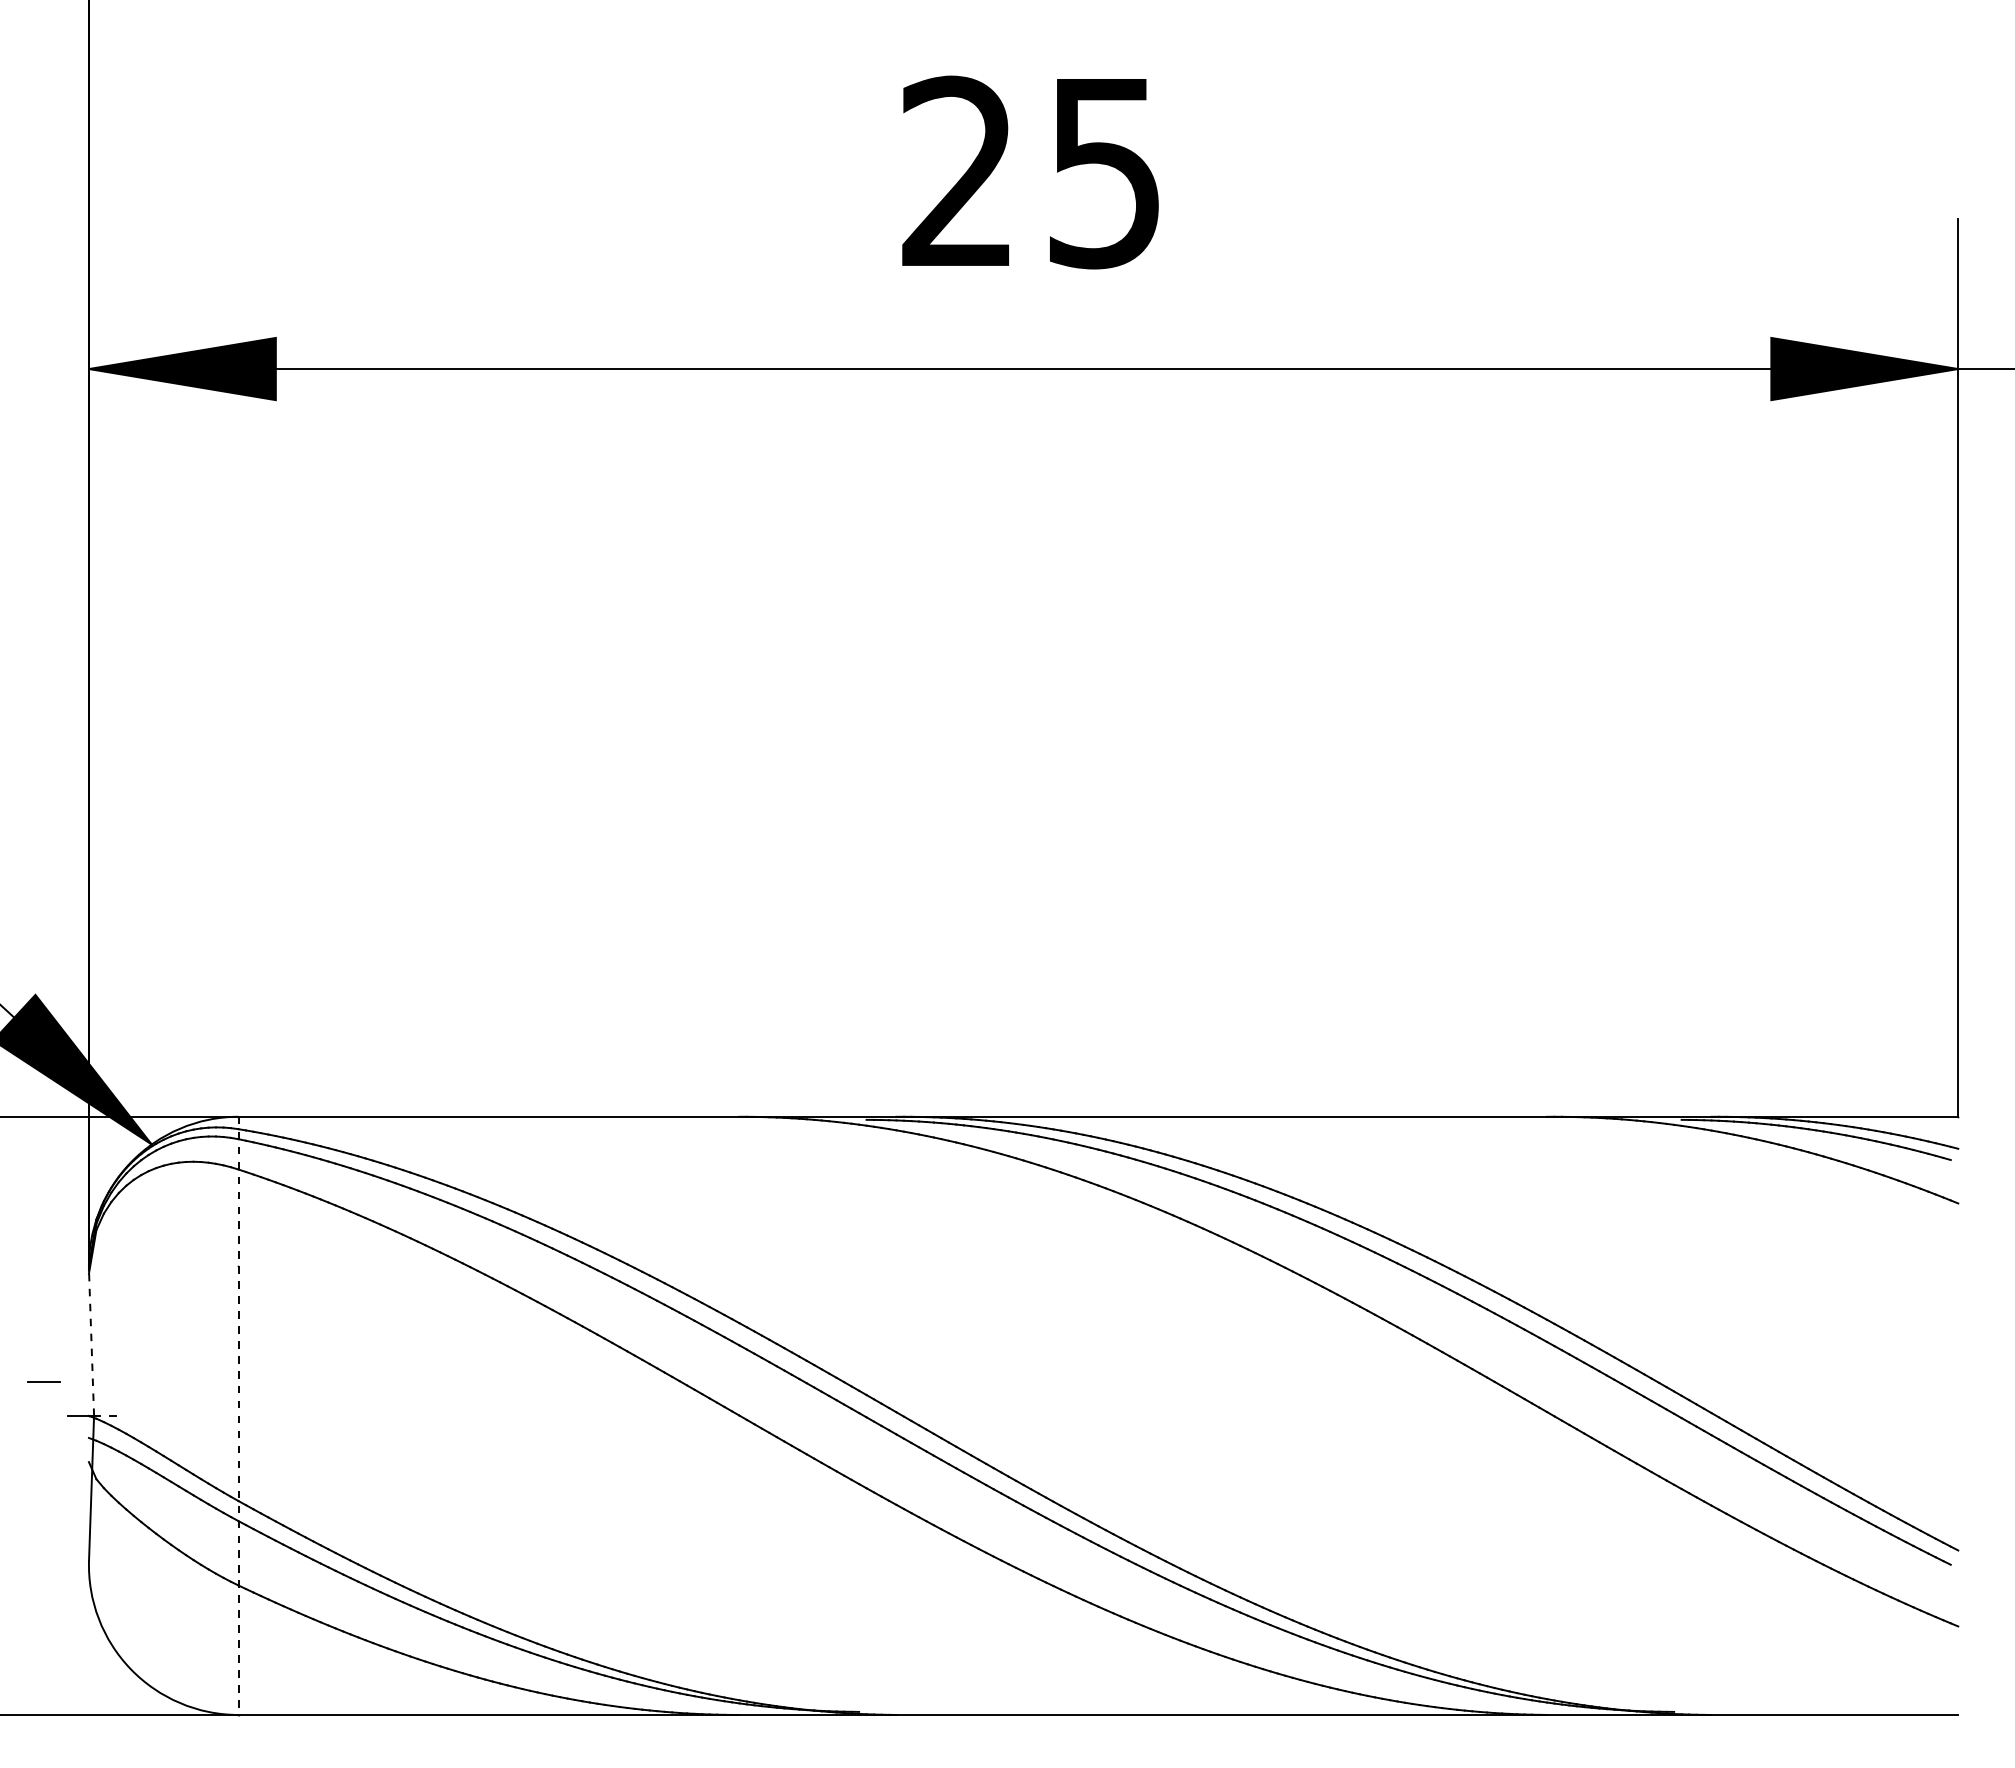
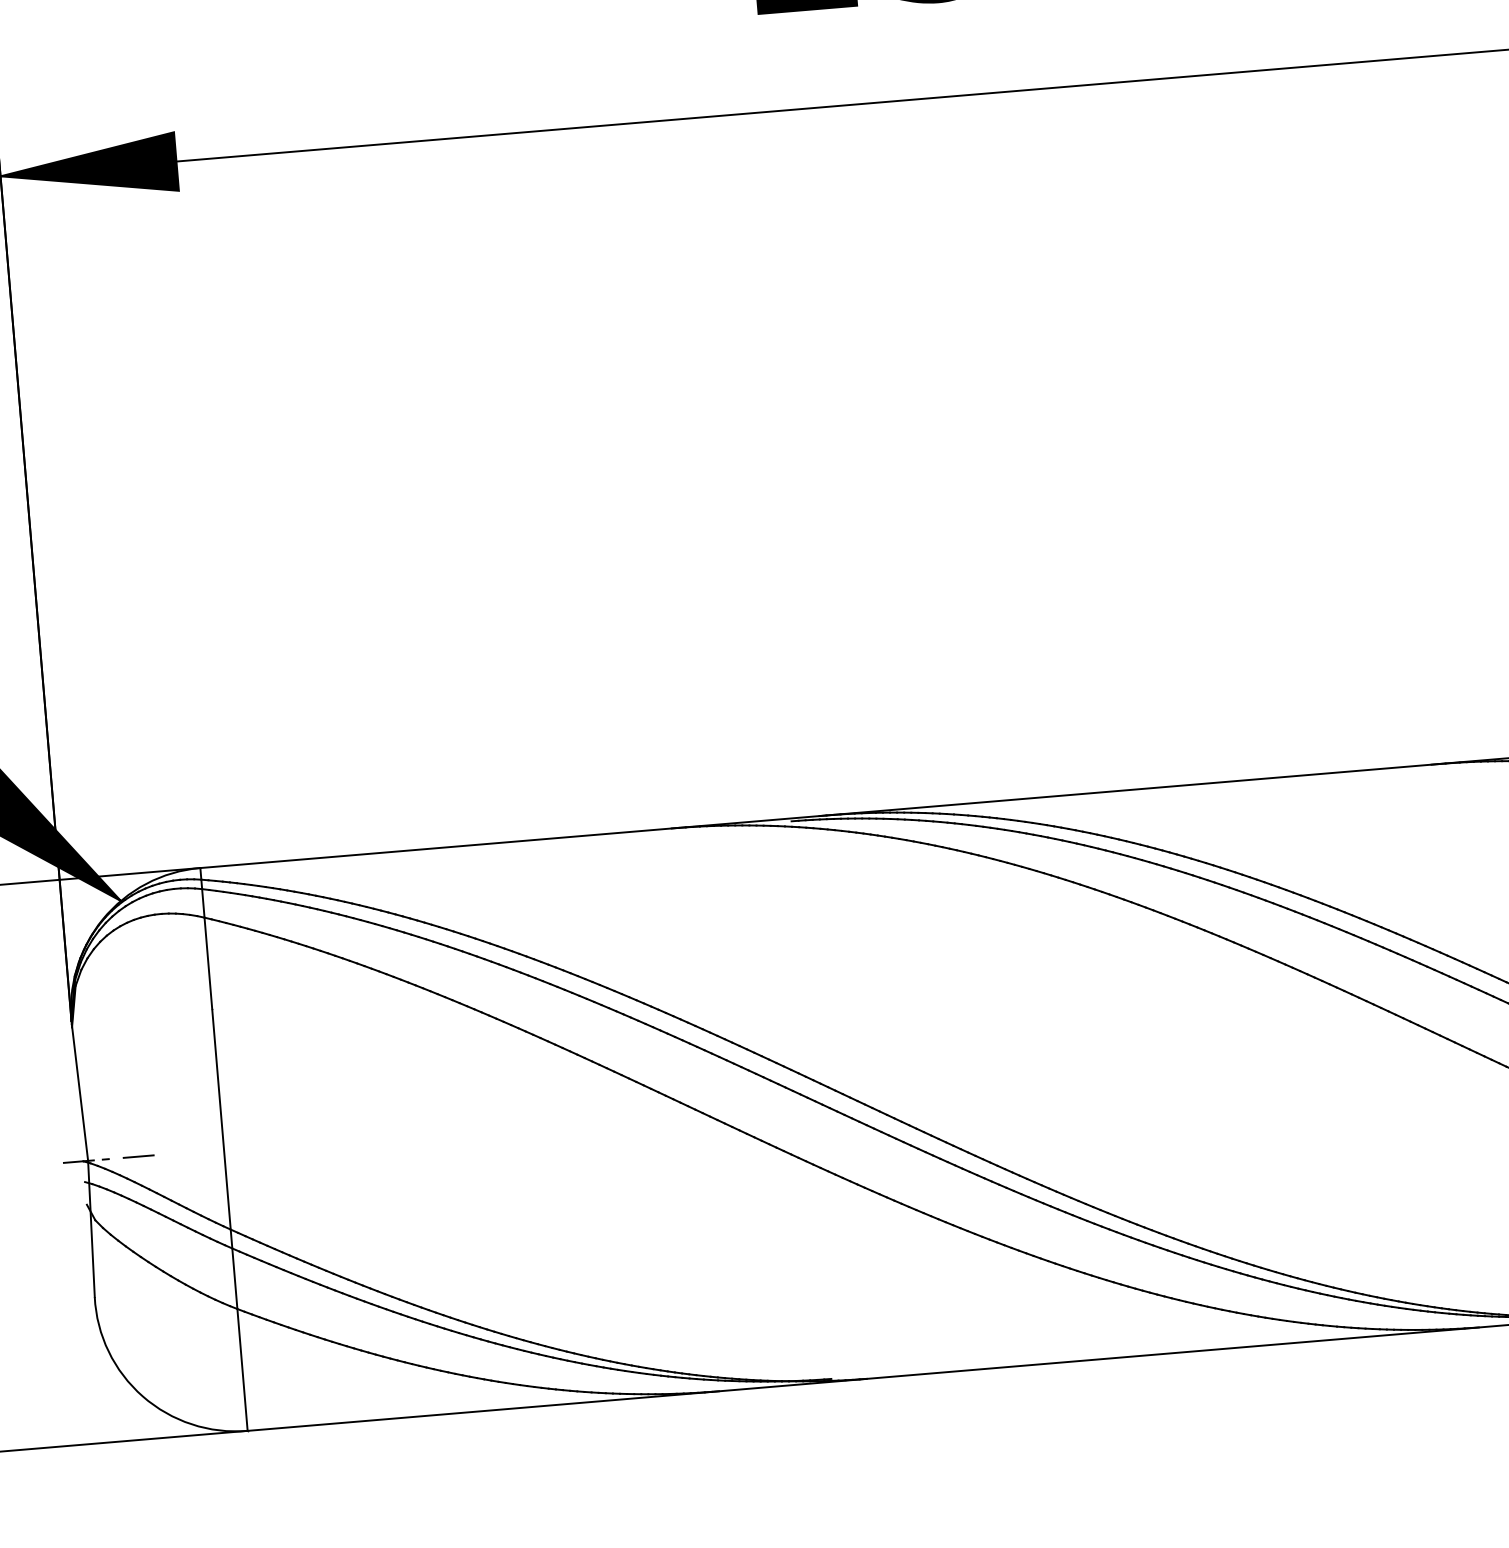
line: (91, 1343) -> (79, 1092), dashed -> solid
line: (43, 1381) -> (138, 1156), moved
line: (238, 1416) -> (224, 1150), dashed -> solid

